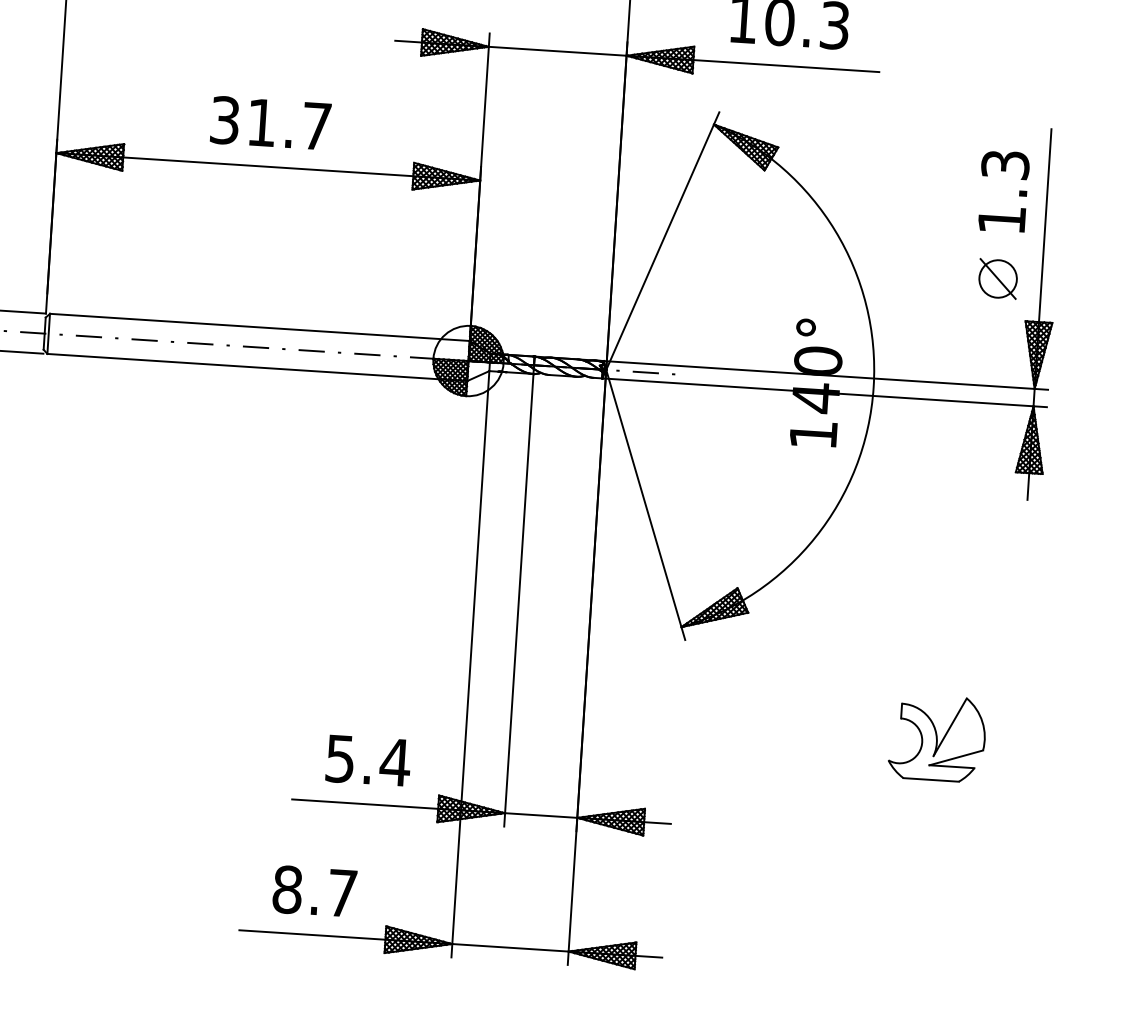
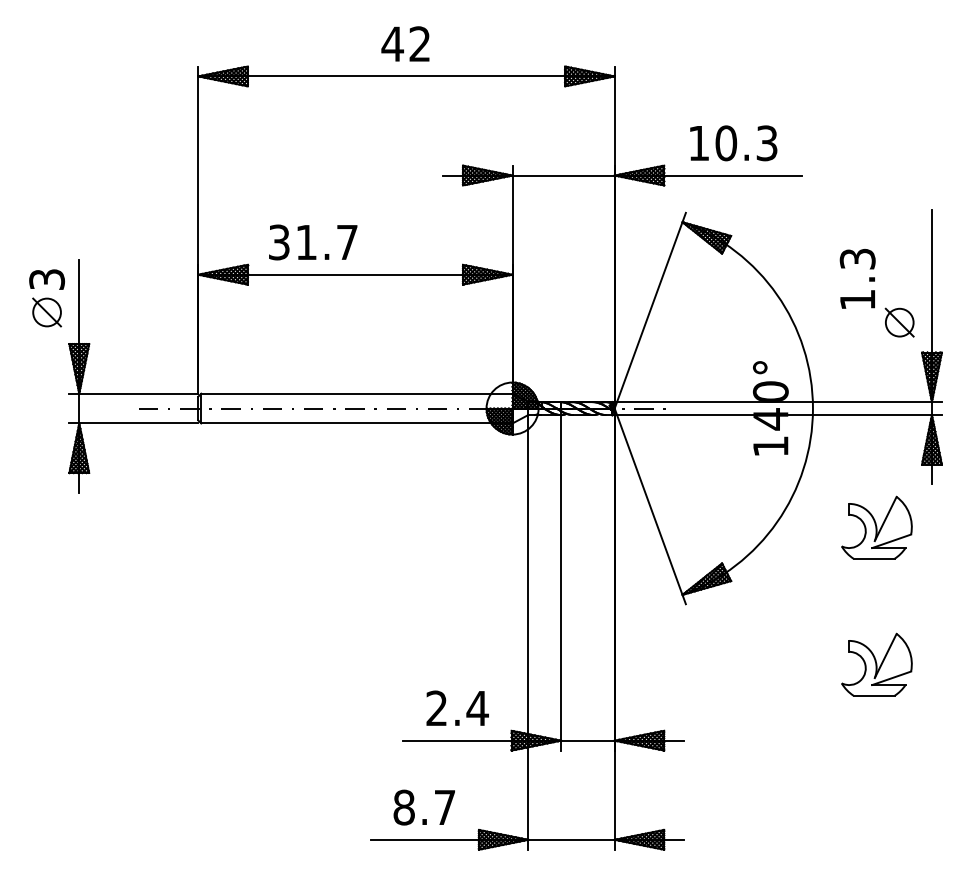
text: (271, 123) -> (313, 242), moved
text: (1003, 191) -> (857, 278), moved
part: (948, 553) -> (876, 527), added
text: (339, 758) -> (436, 708), 5.4 -> 2.4

